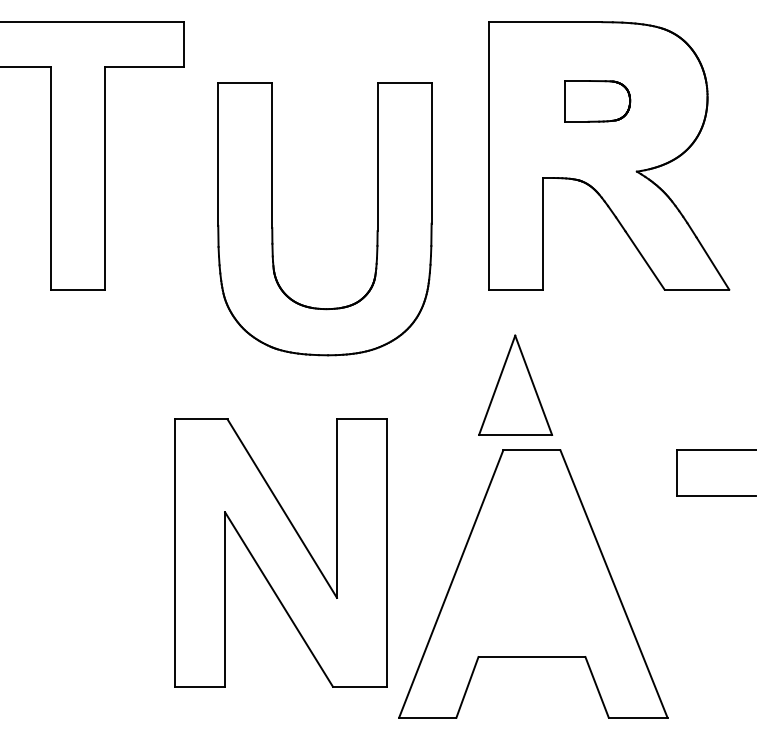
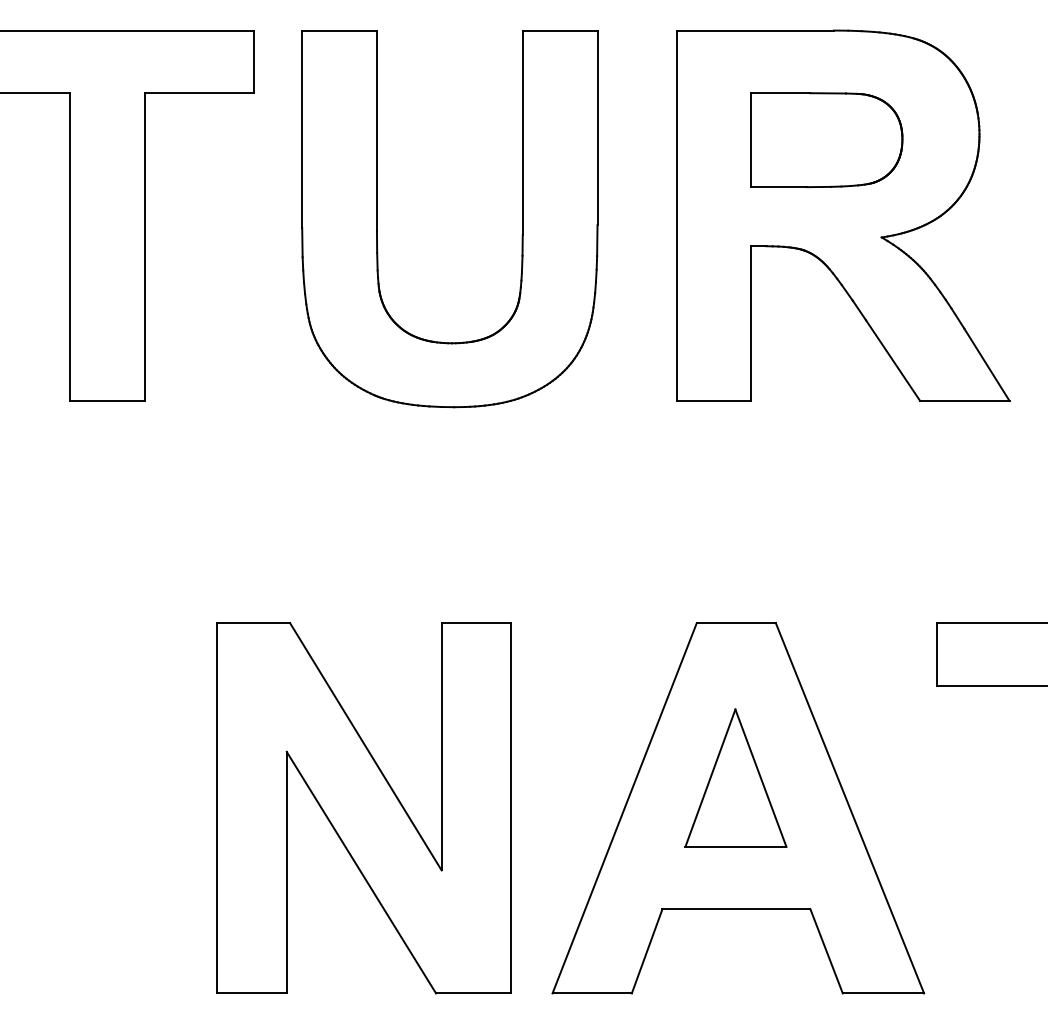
part: (597, 101) -> (827, 140), size x1.67
part: (273, 227) -> (378, 230), moved
part: (515, 384) -> (735, 777), moved
part: (280, 552) -> (363, 807), moved

